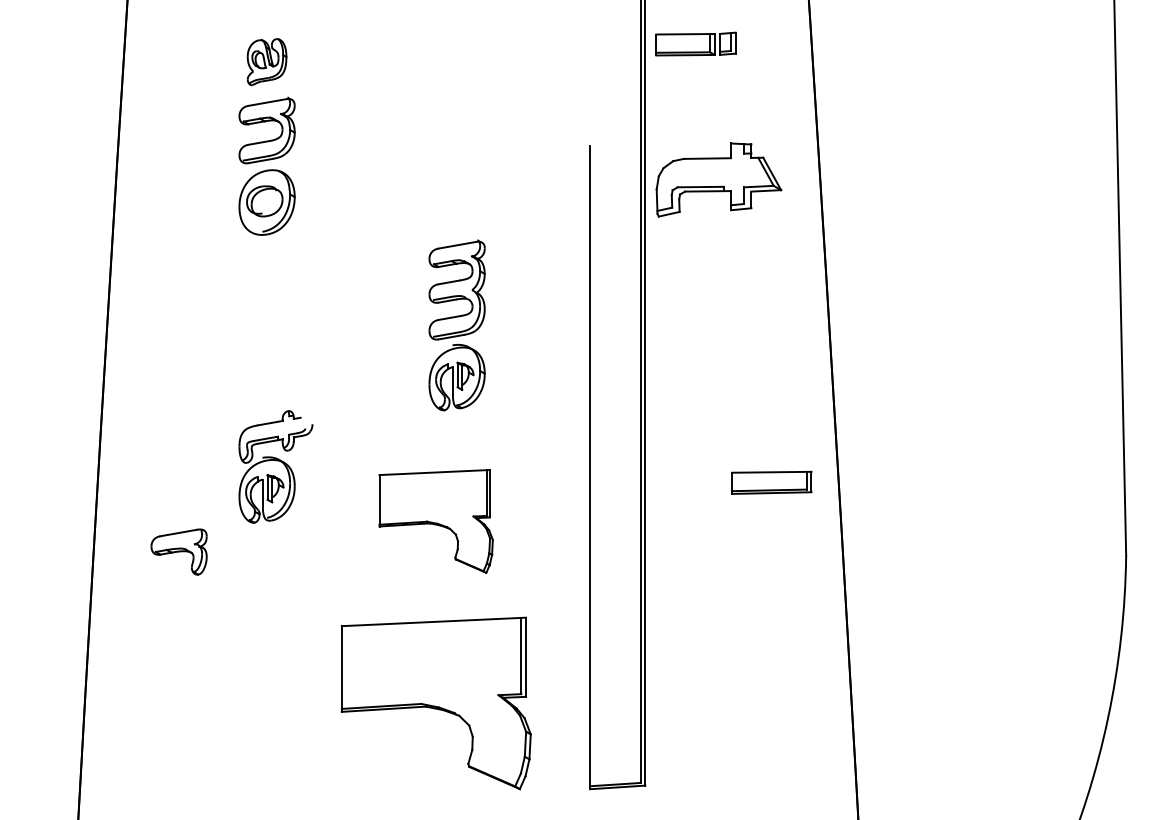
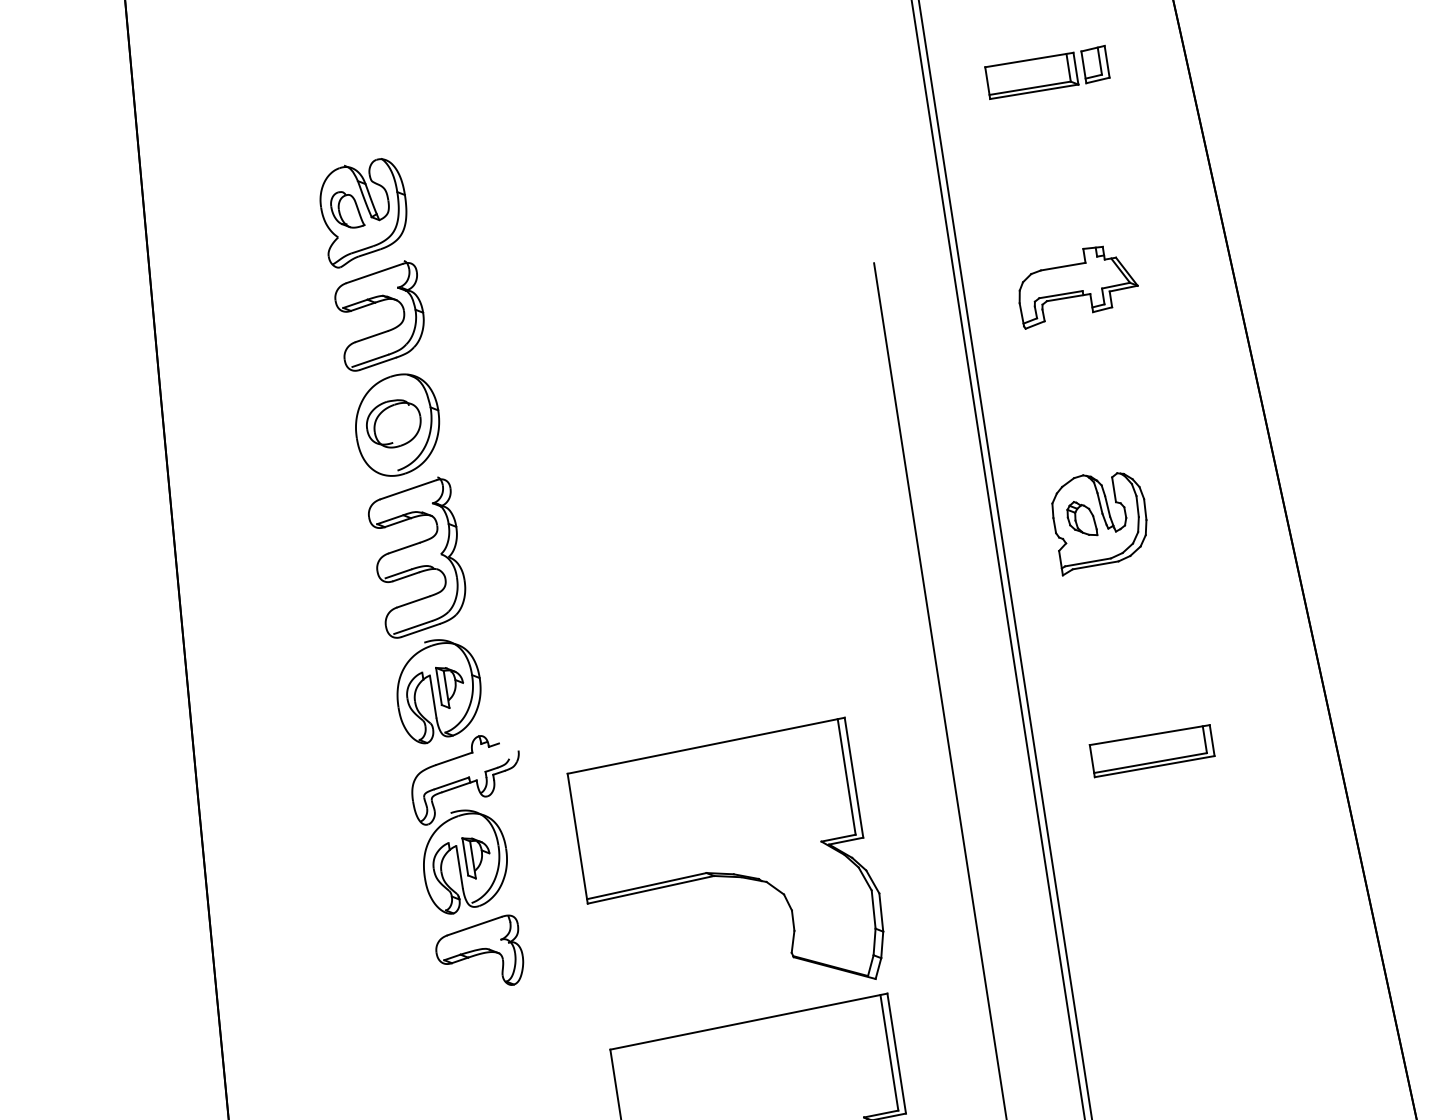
part: (695, 43) -> (1046, 71), moved
part: (266, 61) -> (363, 211), size x1.43
part: (718, 180) -> (1076, 285), size x0.62
part: (456, 325) -> (425, 611), moved
part: (710, 334) -> (1100, 521), added
part: (771, 482) -> (1151, 750), moved
part: (435, 521) -> (727, 869), size x1.67
part: (178, 551) -> (478, 954), moved

